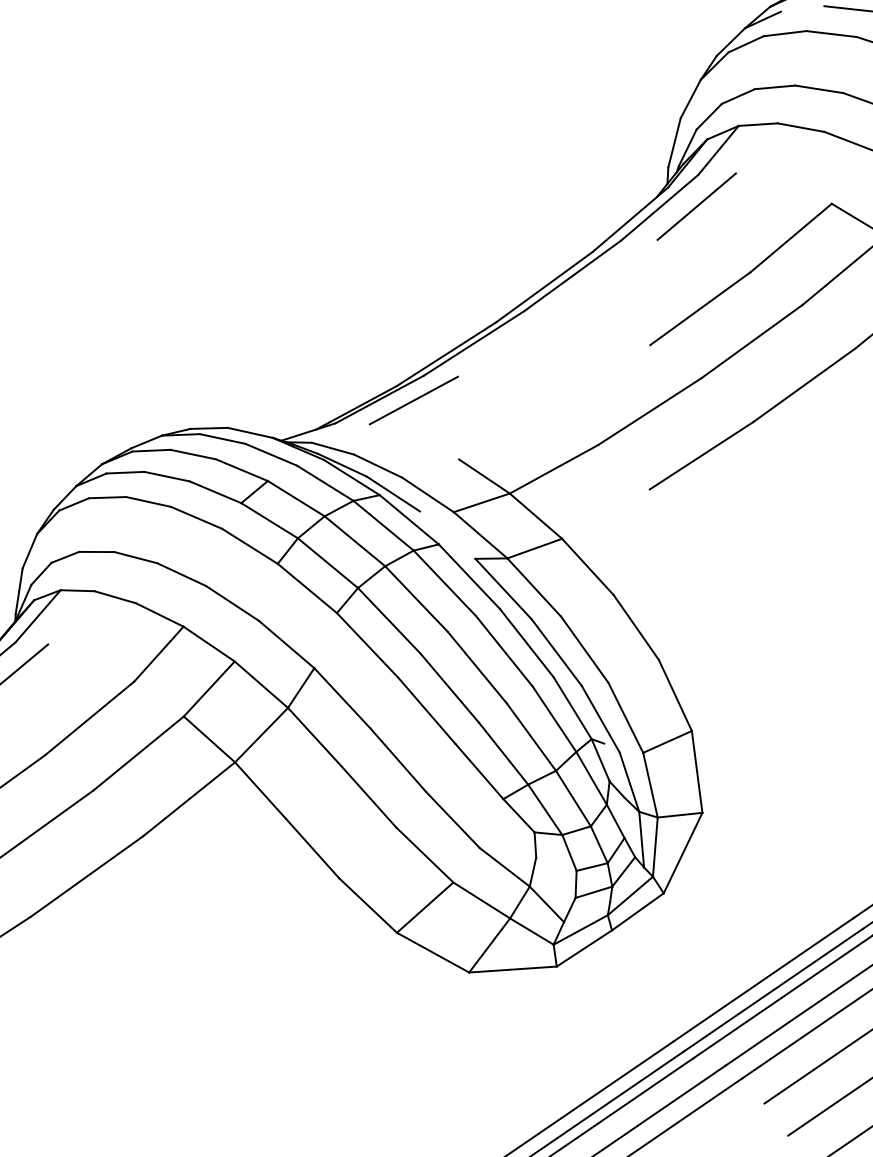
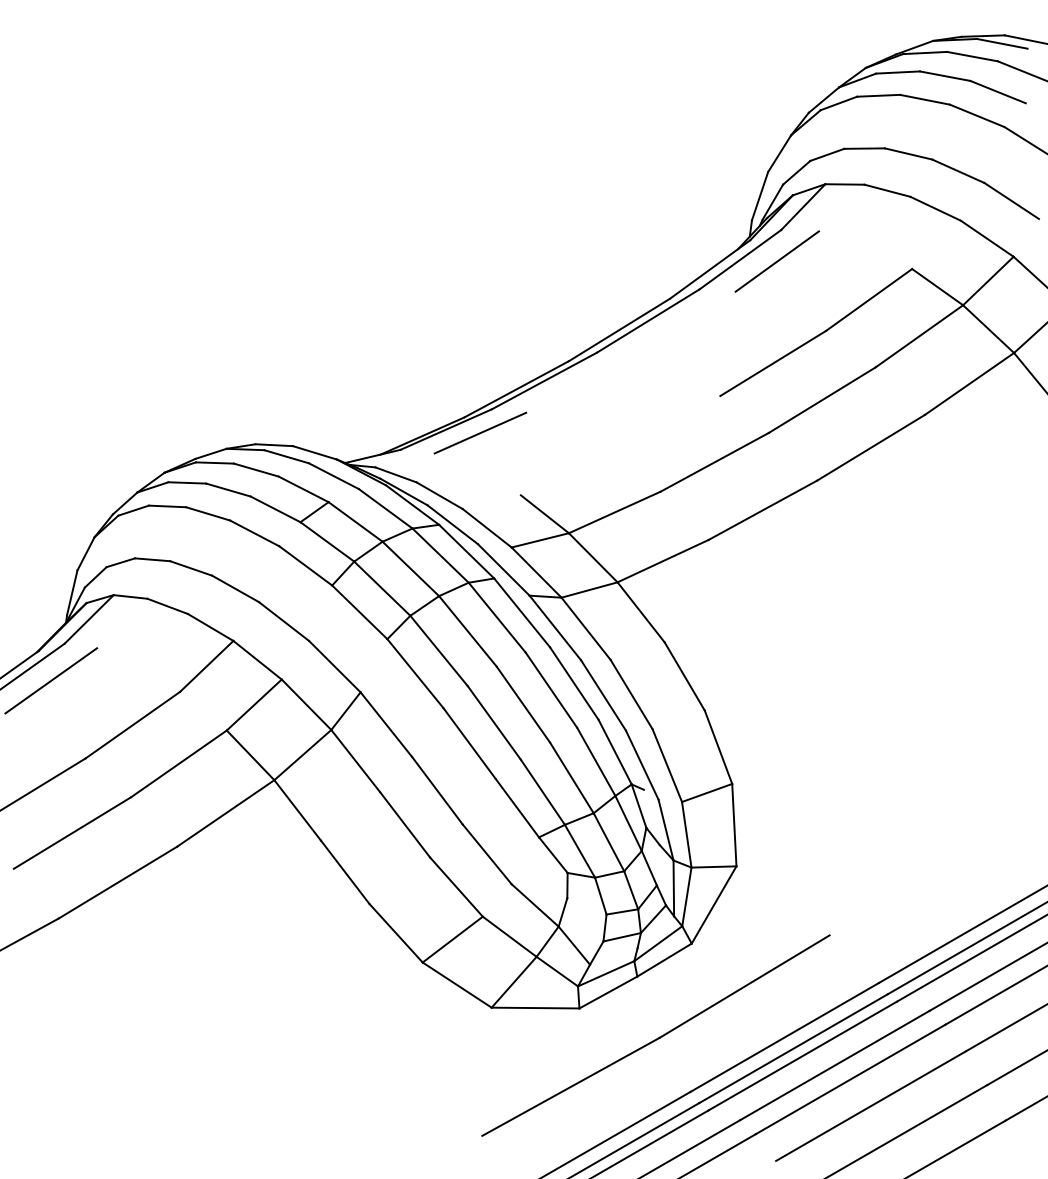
line: (802, 8) -> (897, 72), added
line: (605, 513) -> (662, 560), added
line: (447, 534) -> (503, 569), added
part: (634, 987) -> (655, 1035), added

